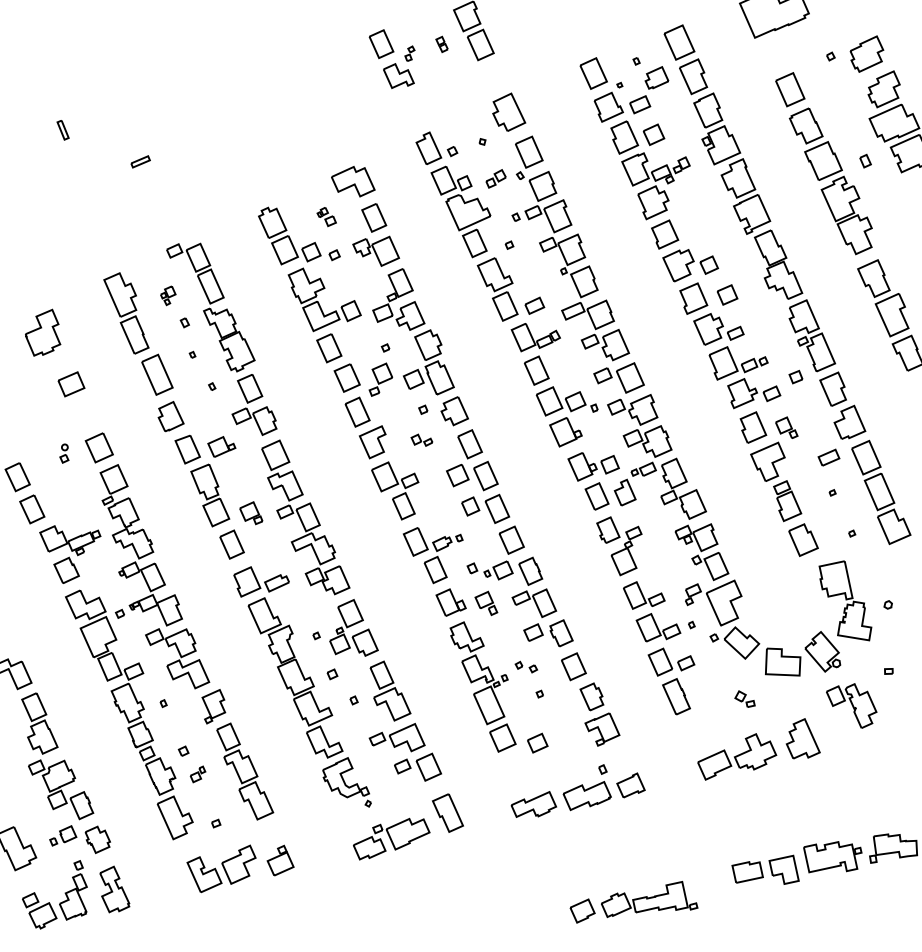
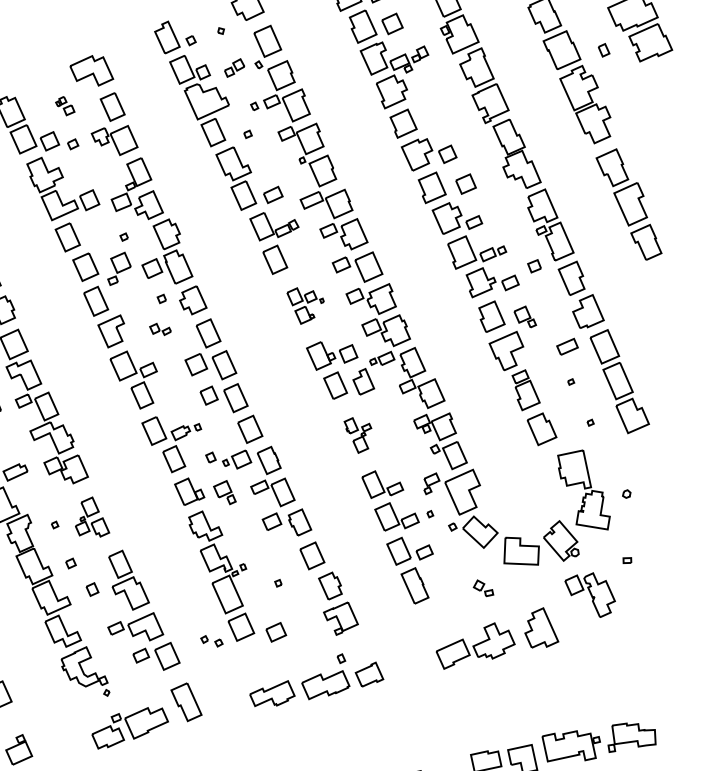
part: (566, 416) -> (305, 305), size x0.6
part: (619, 546) -> (358, 435), size x0.6
part: (353, 627) -> (92, 516), size x0.7
part: (526, 666) -> (212, 640), moved
part: (353, 700) -> (92, 589), size x1.6

